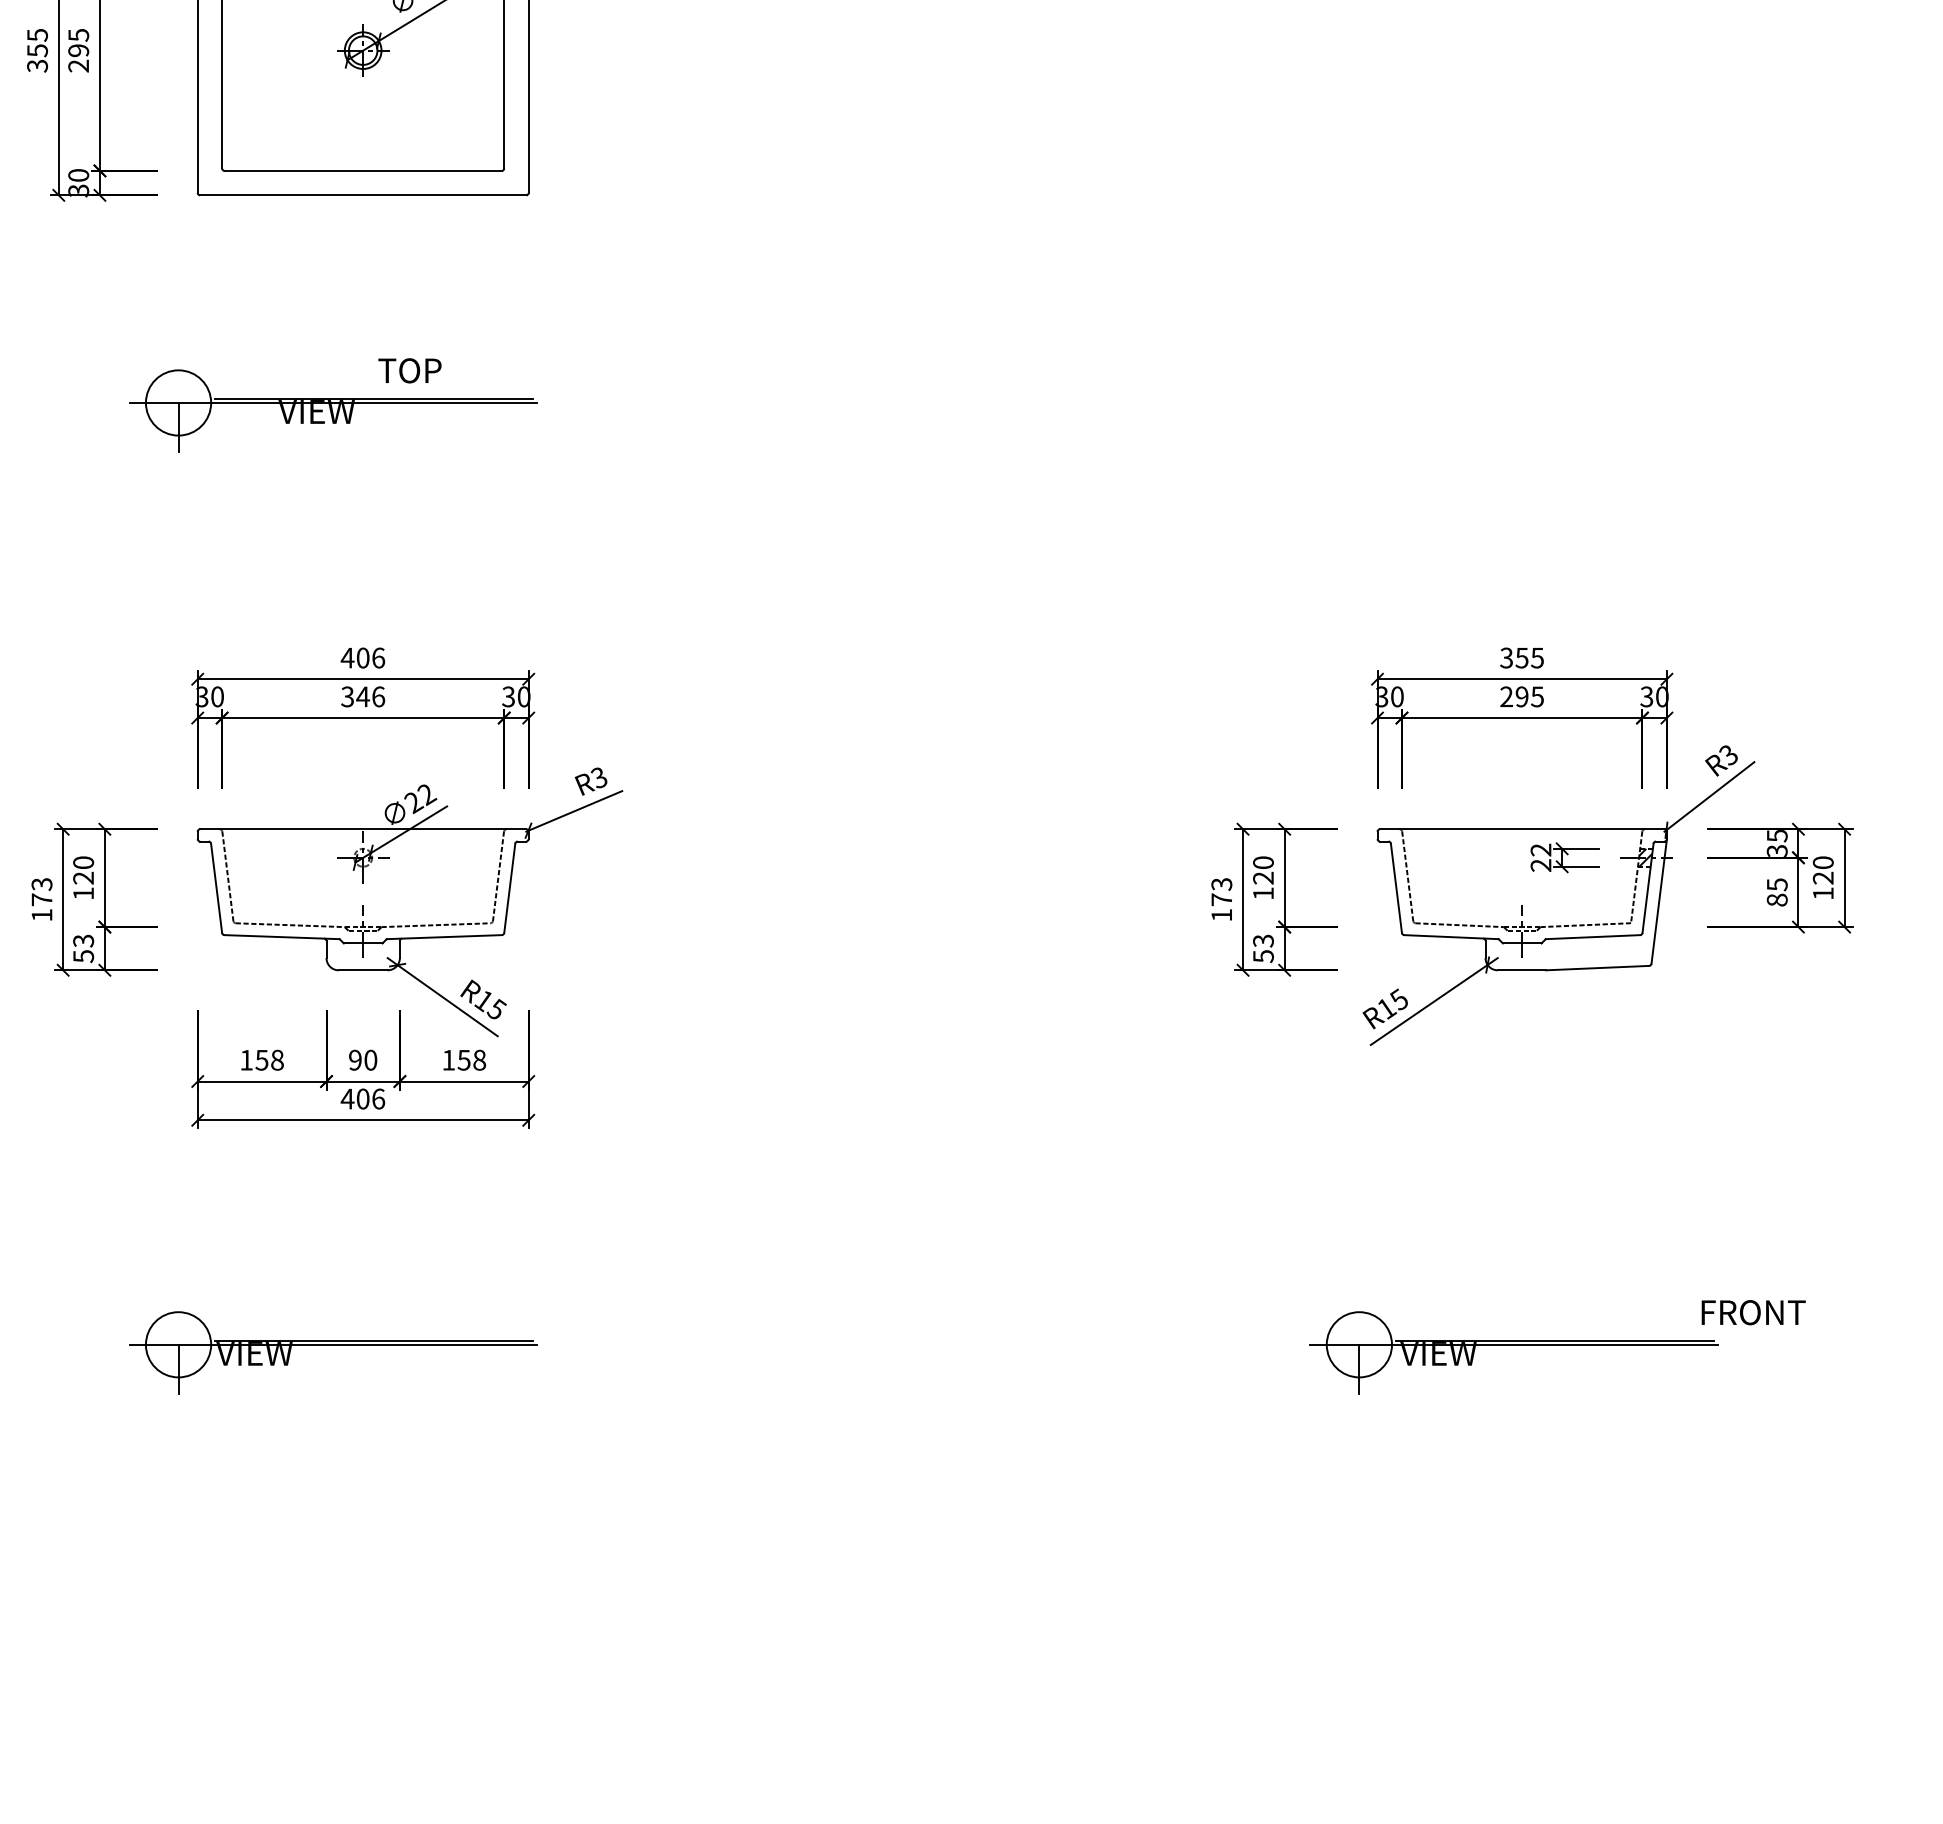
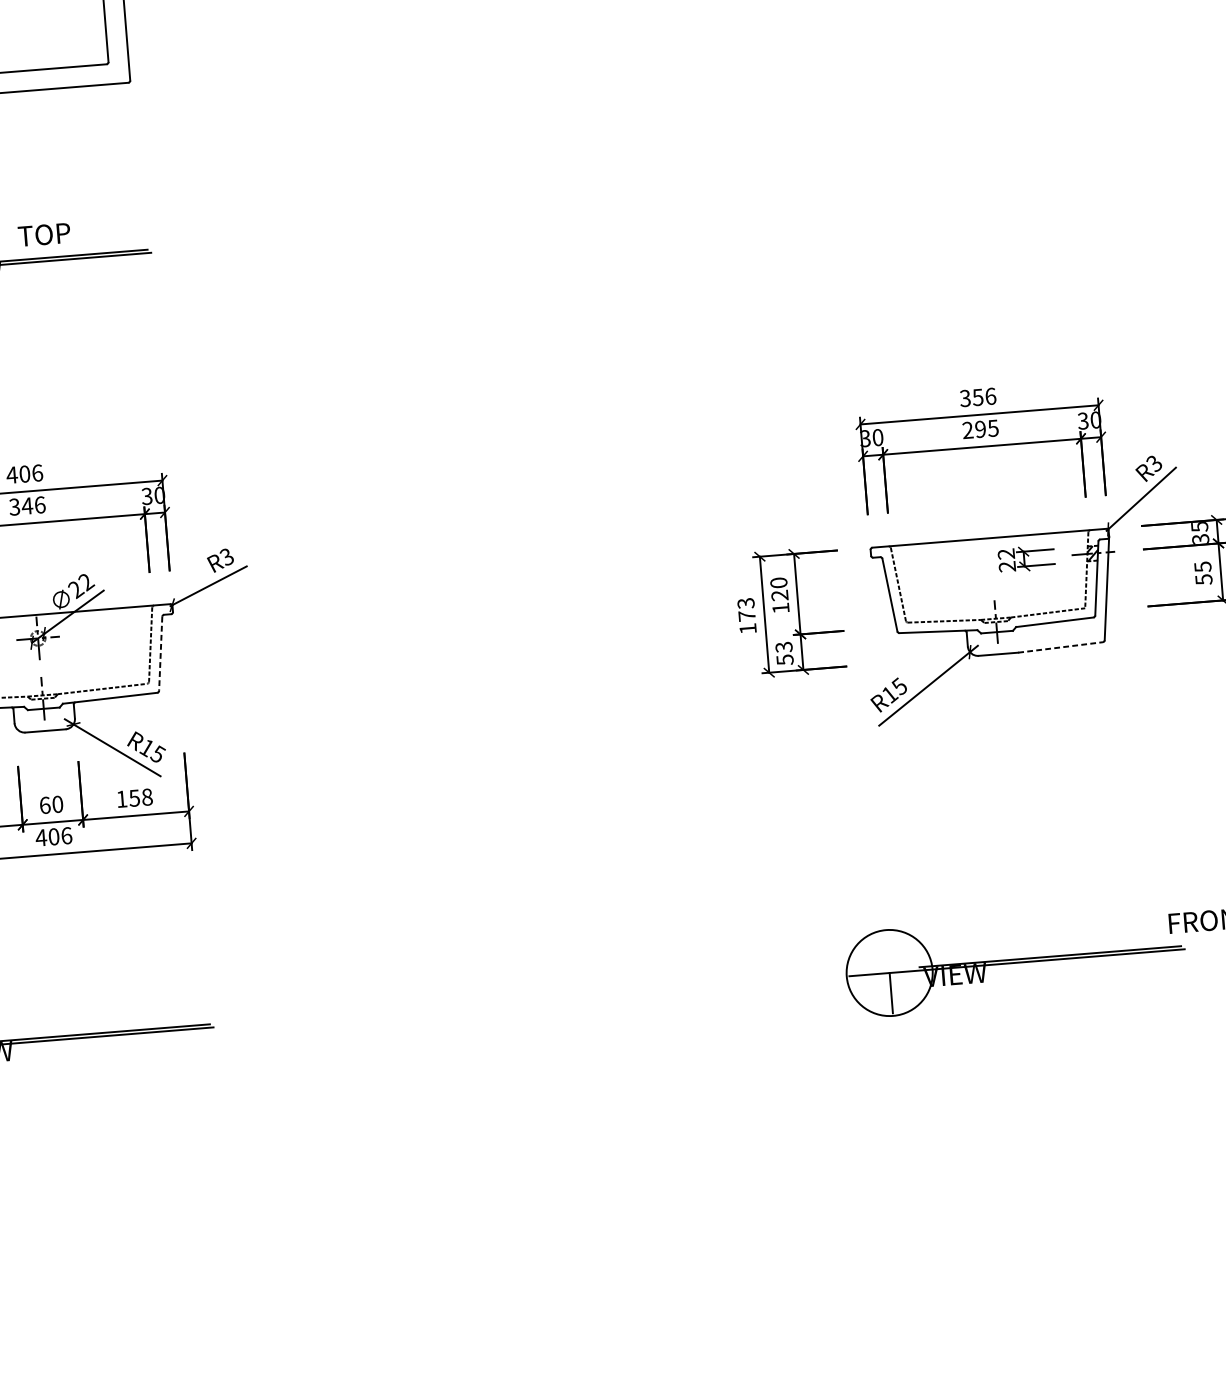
text: (1537, 657) -> (990, 395), 355 -> 356
line: (509, 888) -> (160, 653), solid -> dashed
text: (1776, 899) -> (1203, 579), 85 -> 55
line: (1597, 968) -> (1060, 647), solid -> dashed
text: (355, 1059) -> (45, 804), 90 -> 60
circle: (1359, 1344) -> (889, 972), size x1.6

